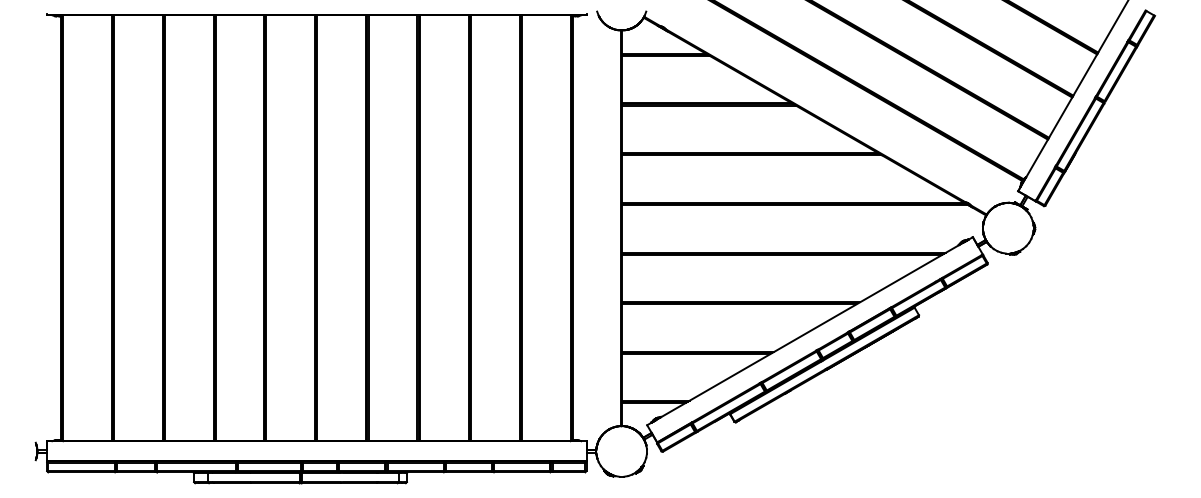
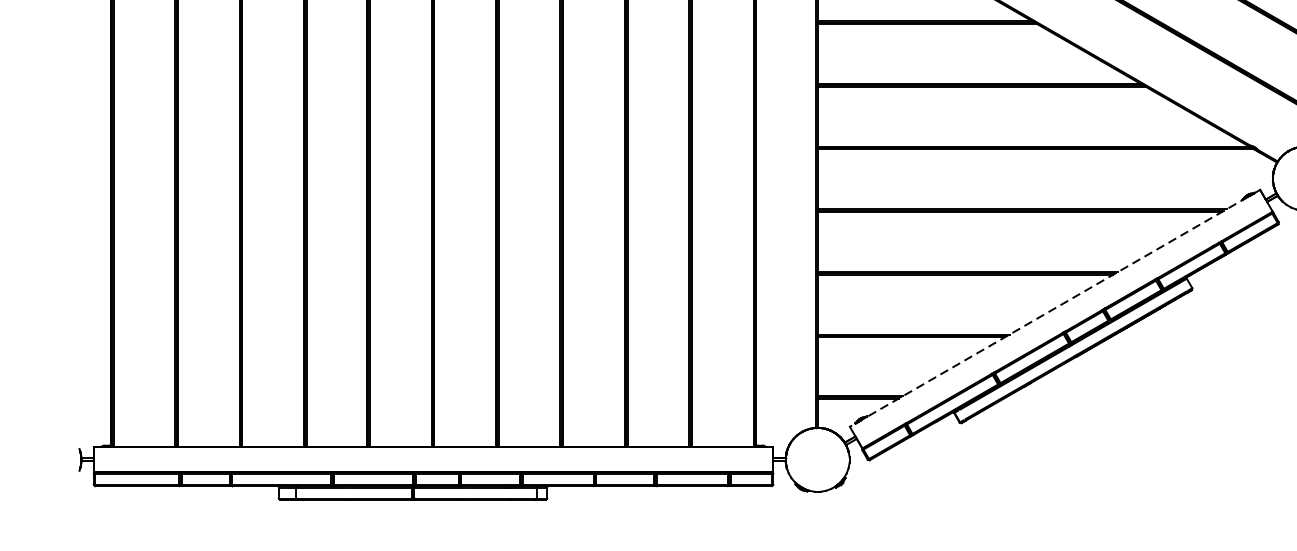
line: (809, 331) -> (1054, 308), solid -> dashed

